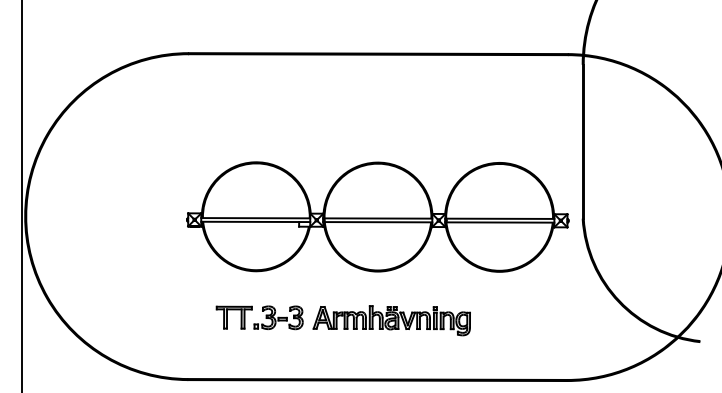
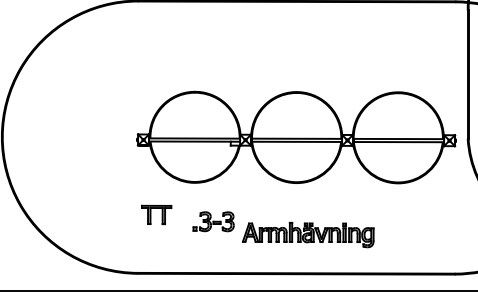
part: (233, 317) -> (155, 214), moved
part: (391, 320) -> (307, 234), moved

